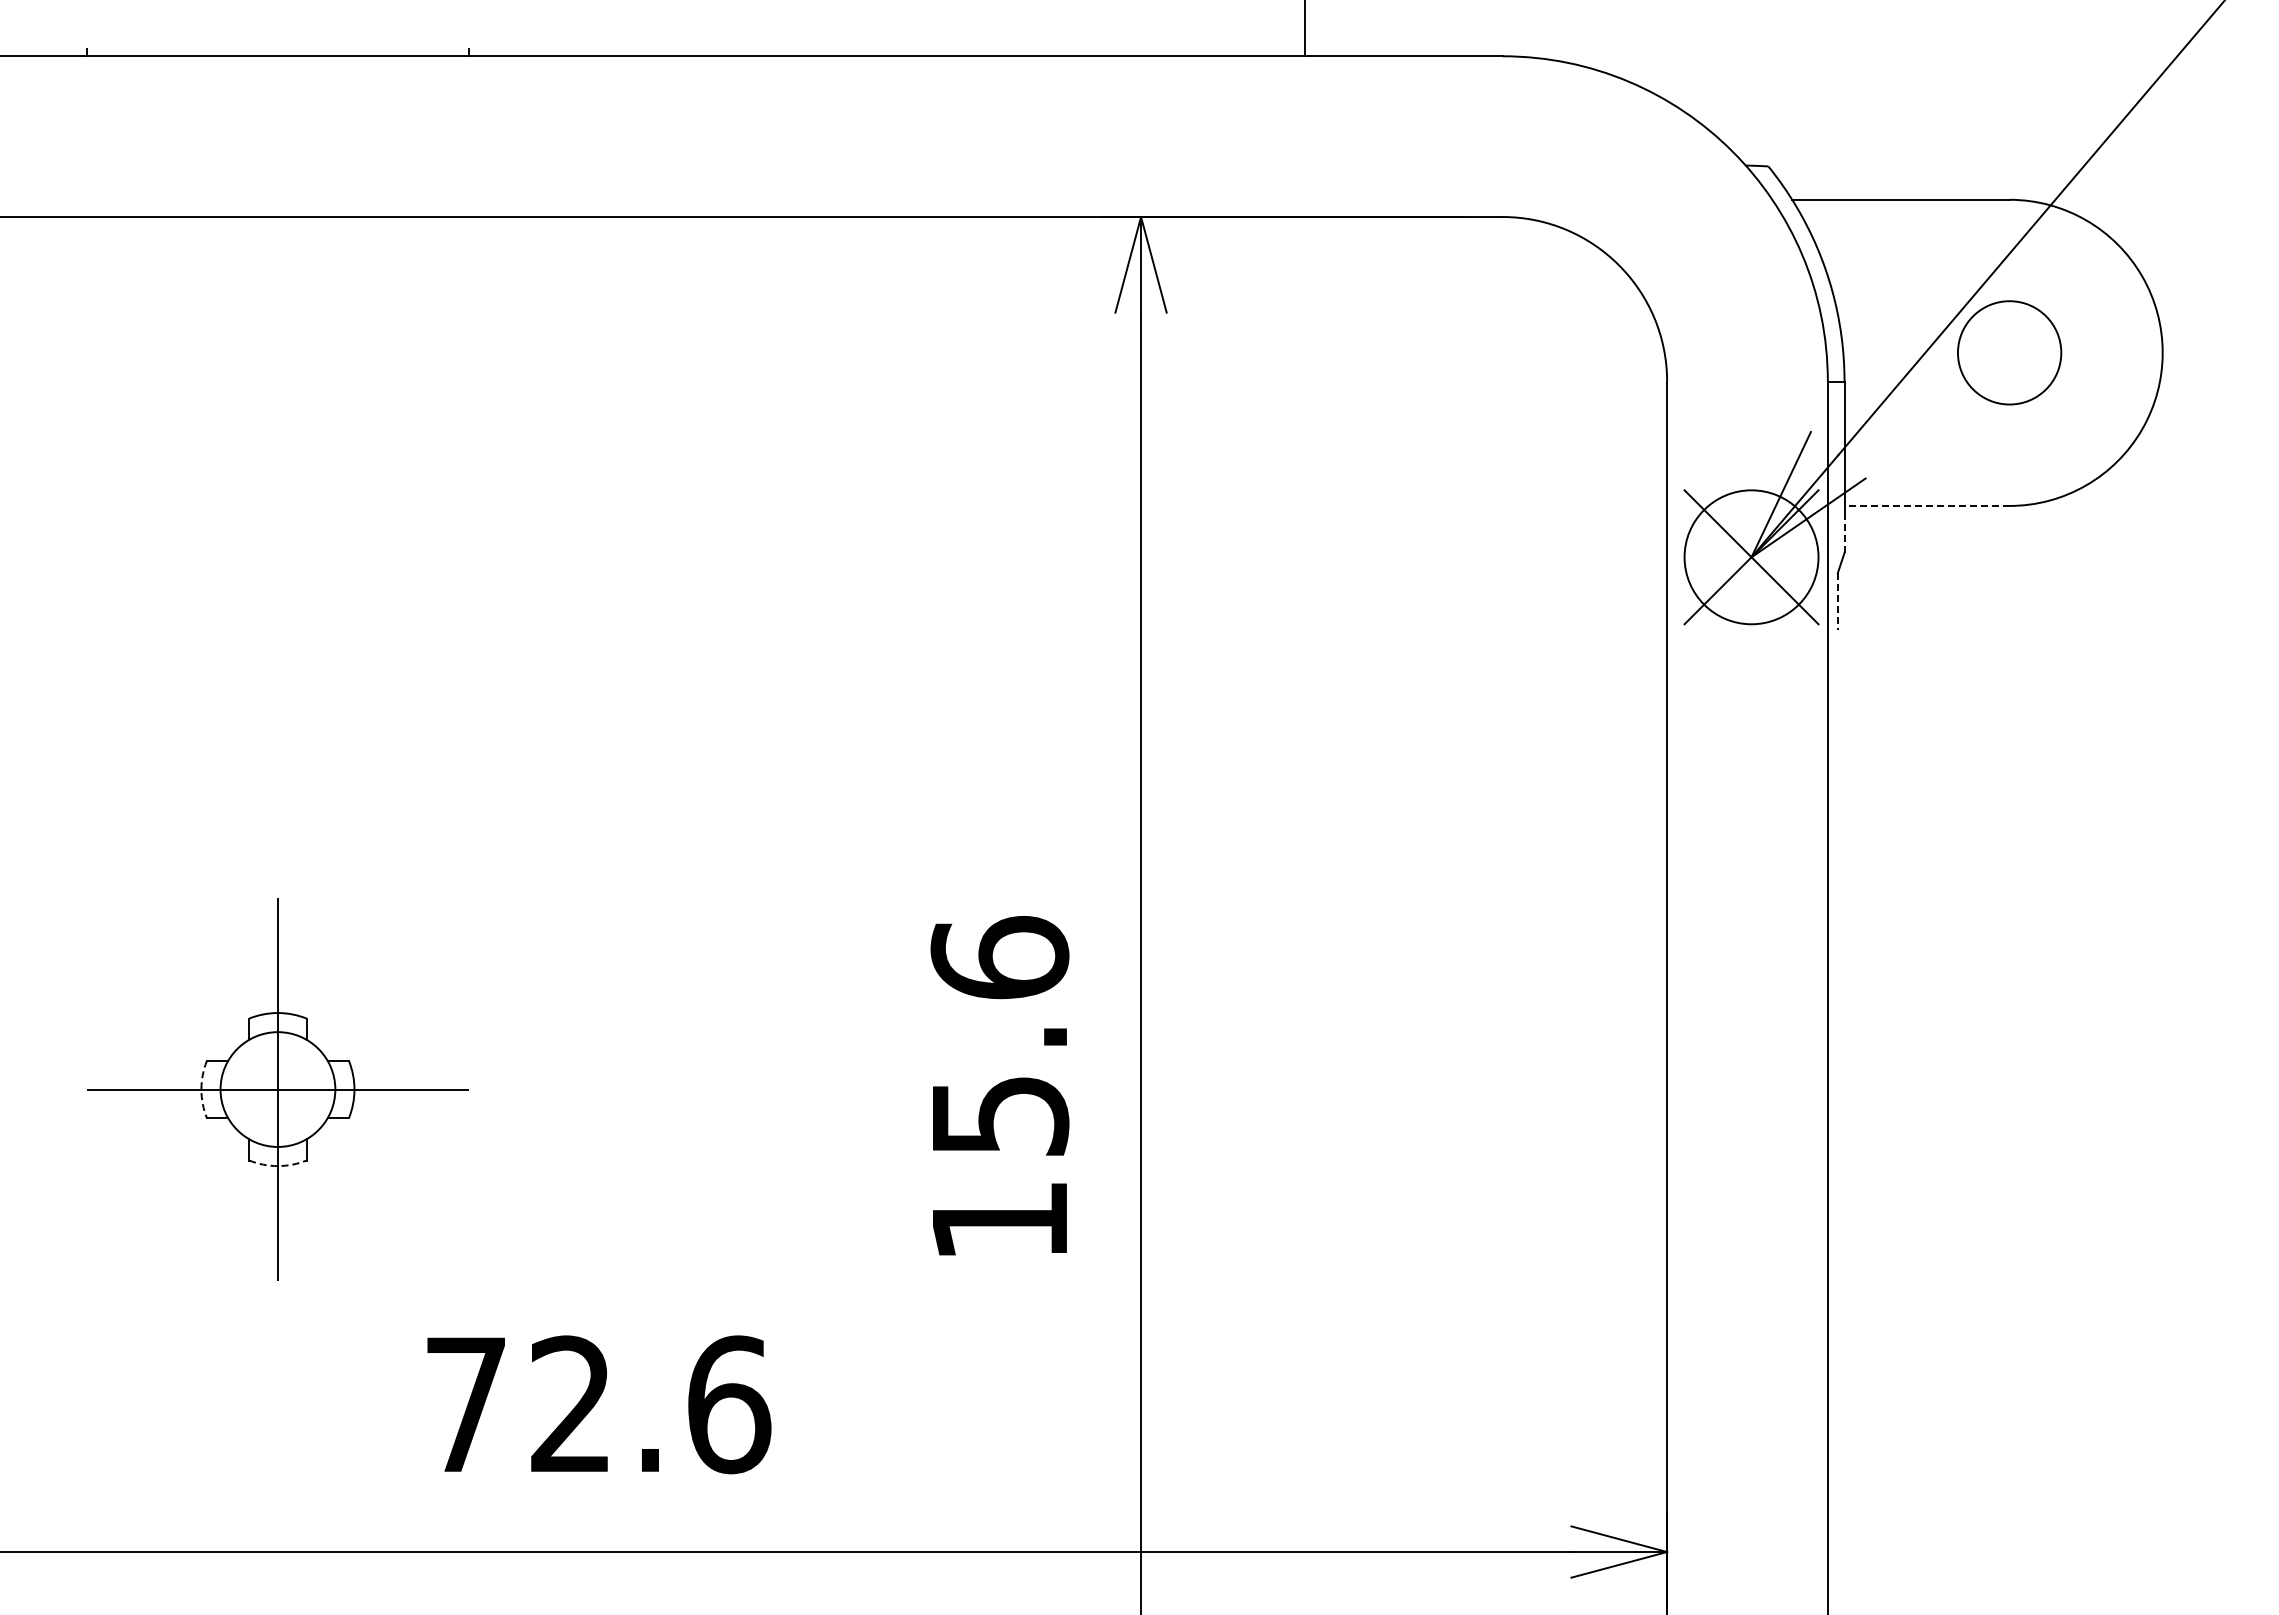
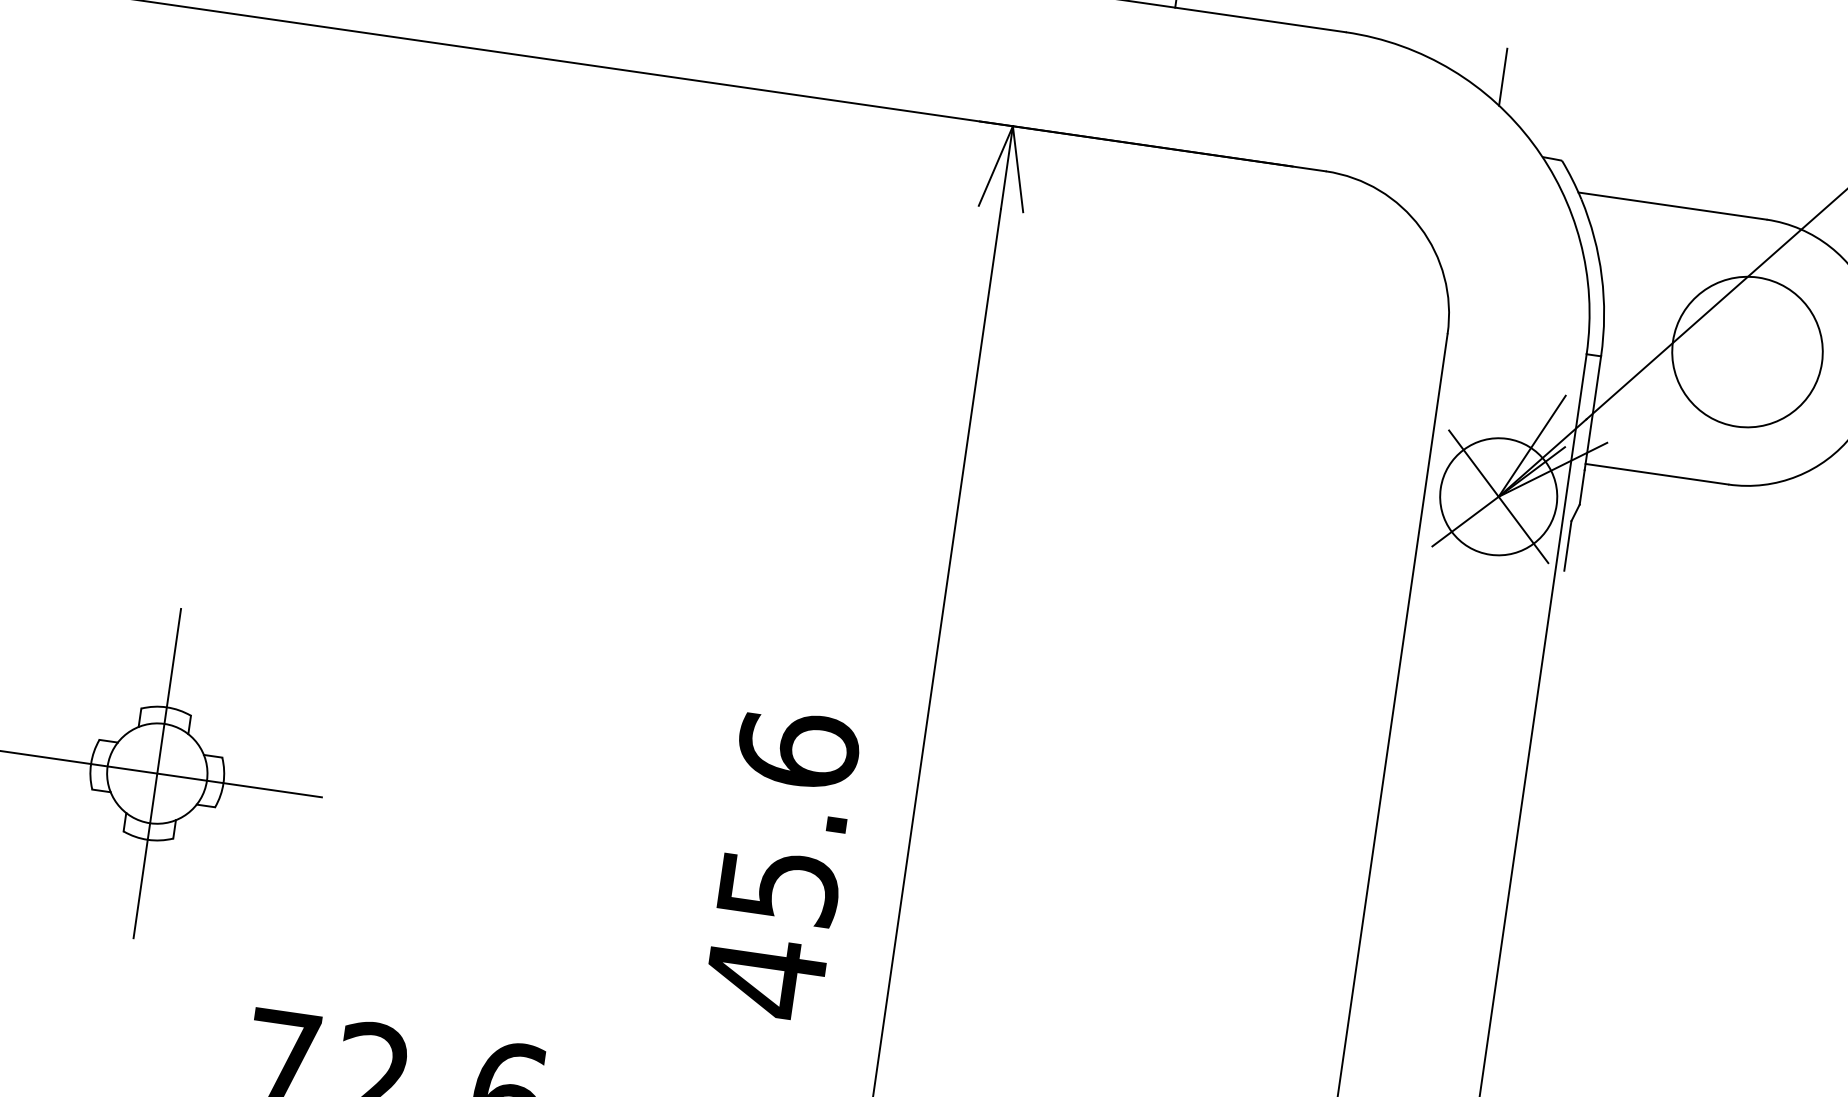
line: (1688, 81) -> (1503, 77), added
circle: (2009, 352) -> (1747, 351), size x1.67
line: (1927, 505) -> (1657, 473), dashed -> solid
line: (1844, 533) -> (1582, 487), dashed -> solid
line: (1837, 601) -> (1567, 545), dashed -> solid
arc: (201, 1089) -> (91, 764), dashed -> solid
arc: (277, 1166) -> (147, 840), dashed -> solid
text: (999, 1221) -> (765, 977), 15.6 -> 45.6

